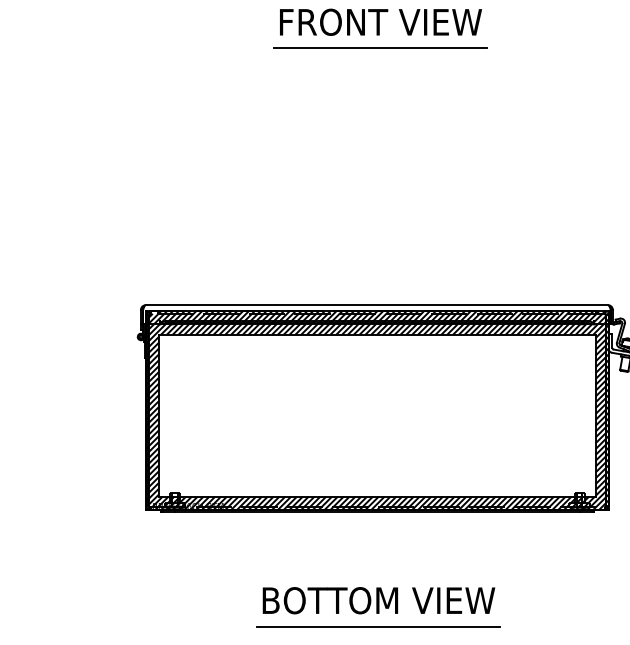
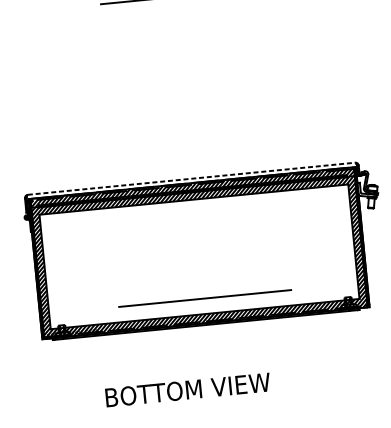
line: (377, 305) -> (191, 178), solid -> dashed
text: (378, 600) -> (187, 389), moved
line: (378, 626) -> (205, 298), moved

